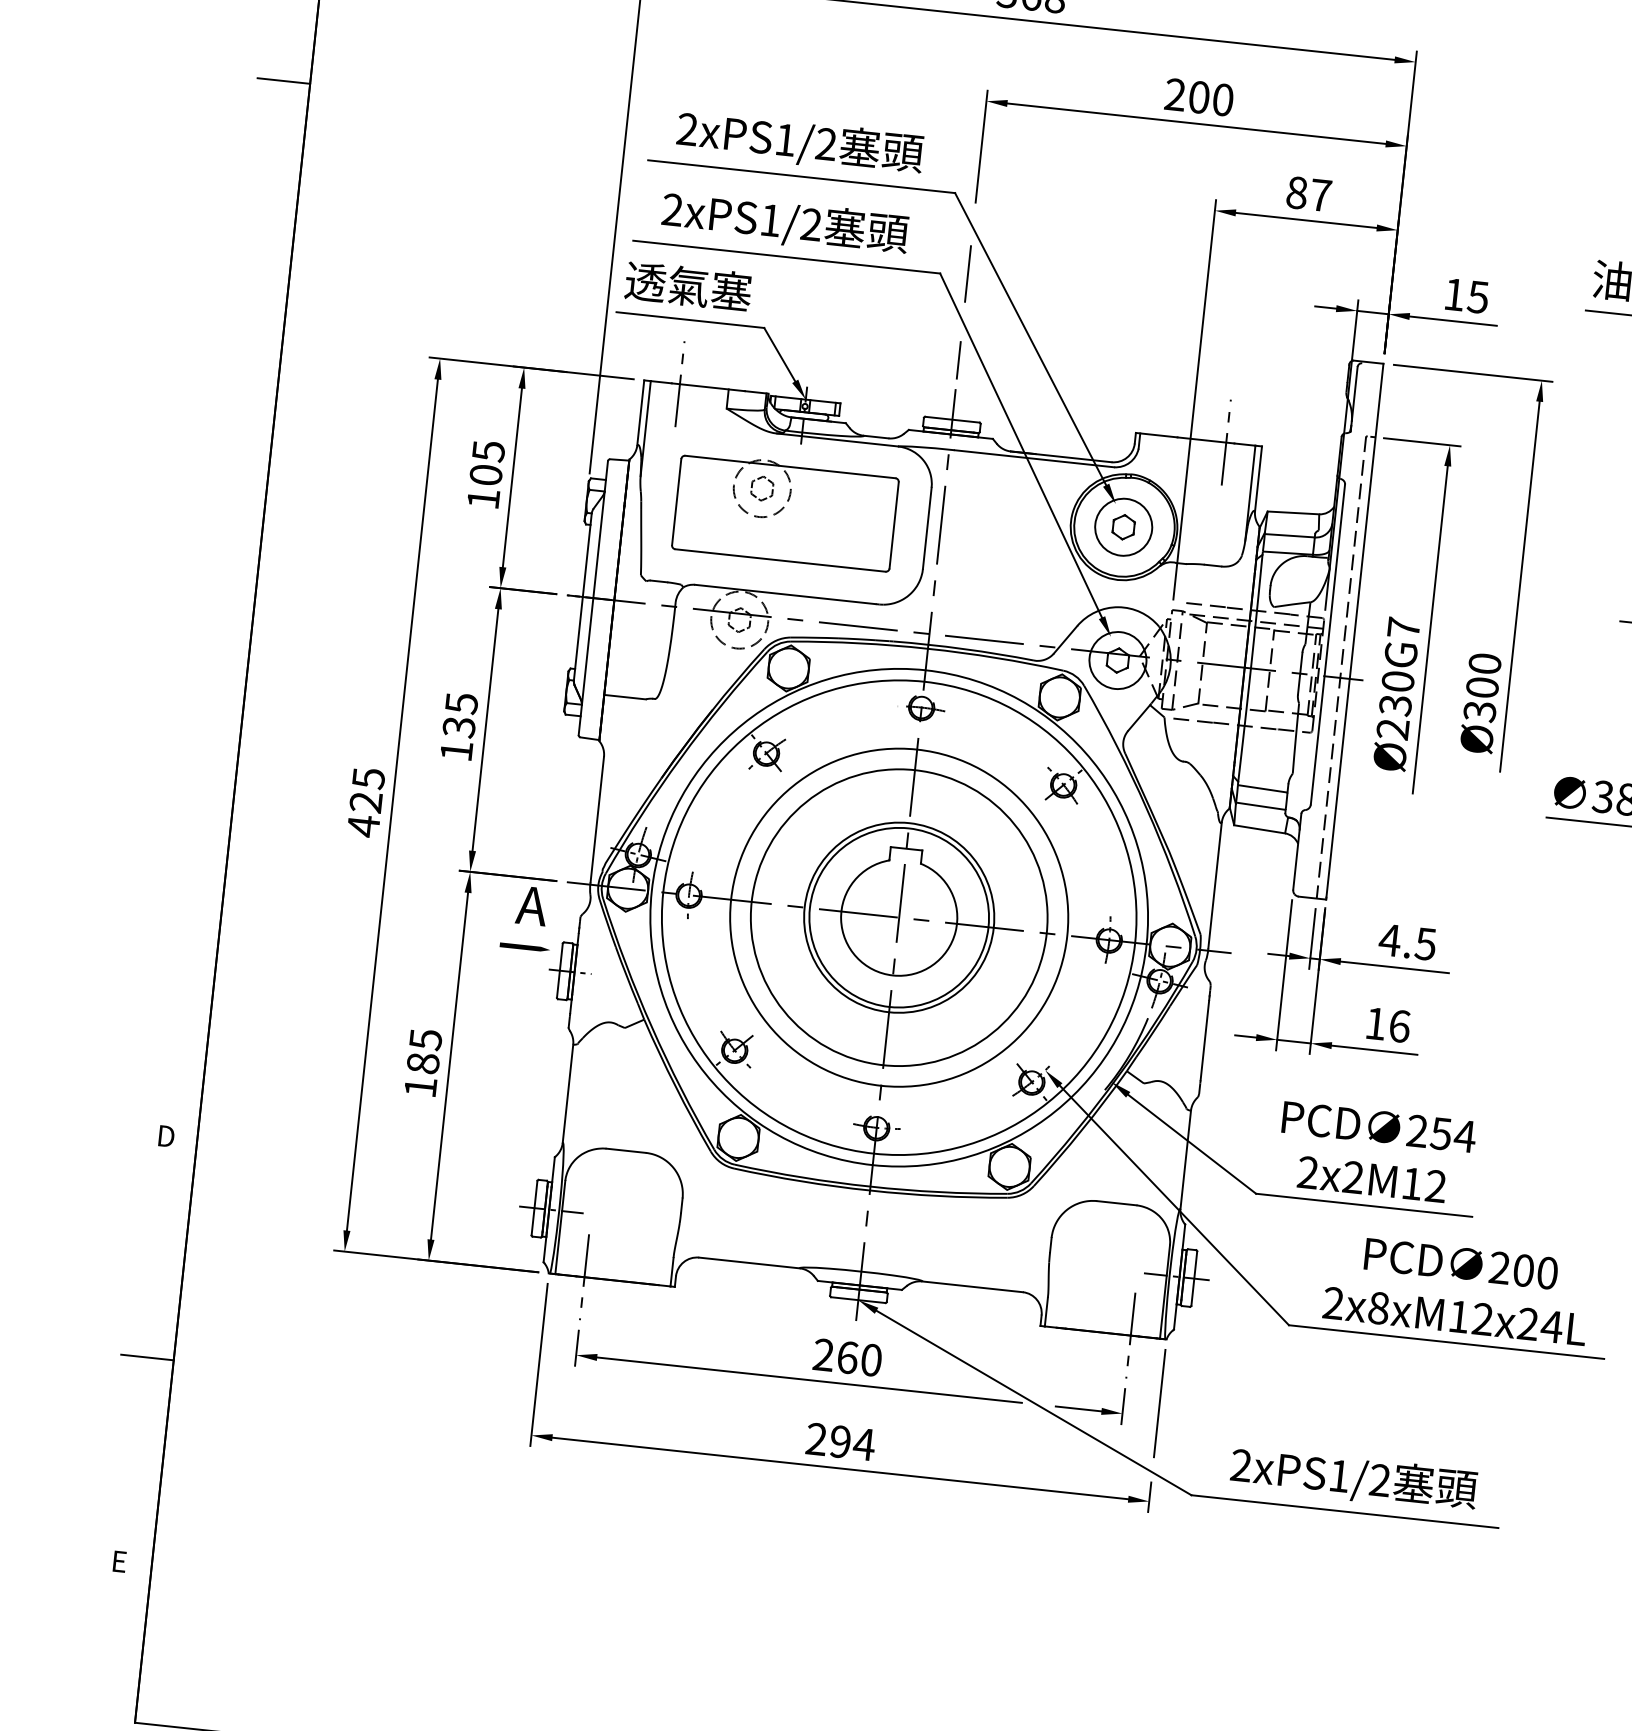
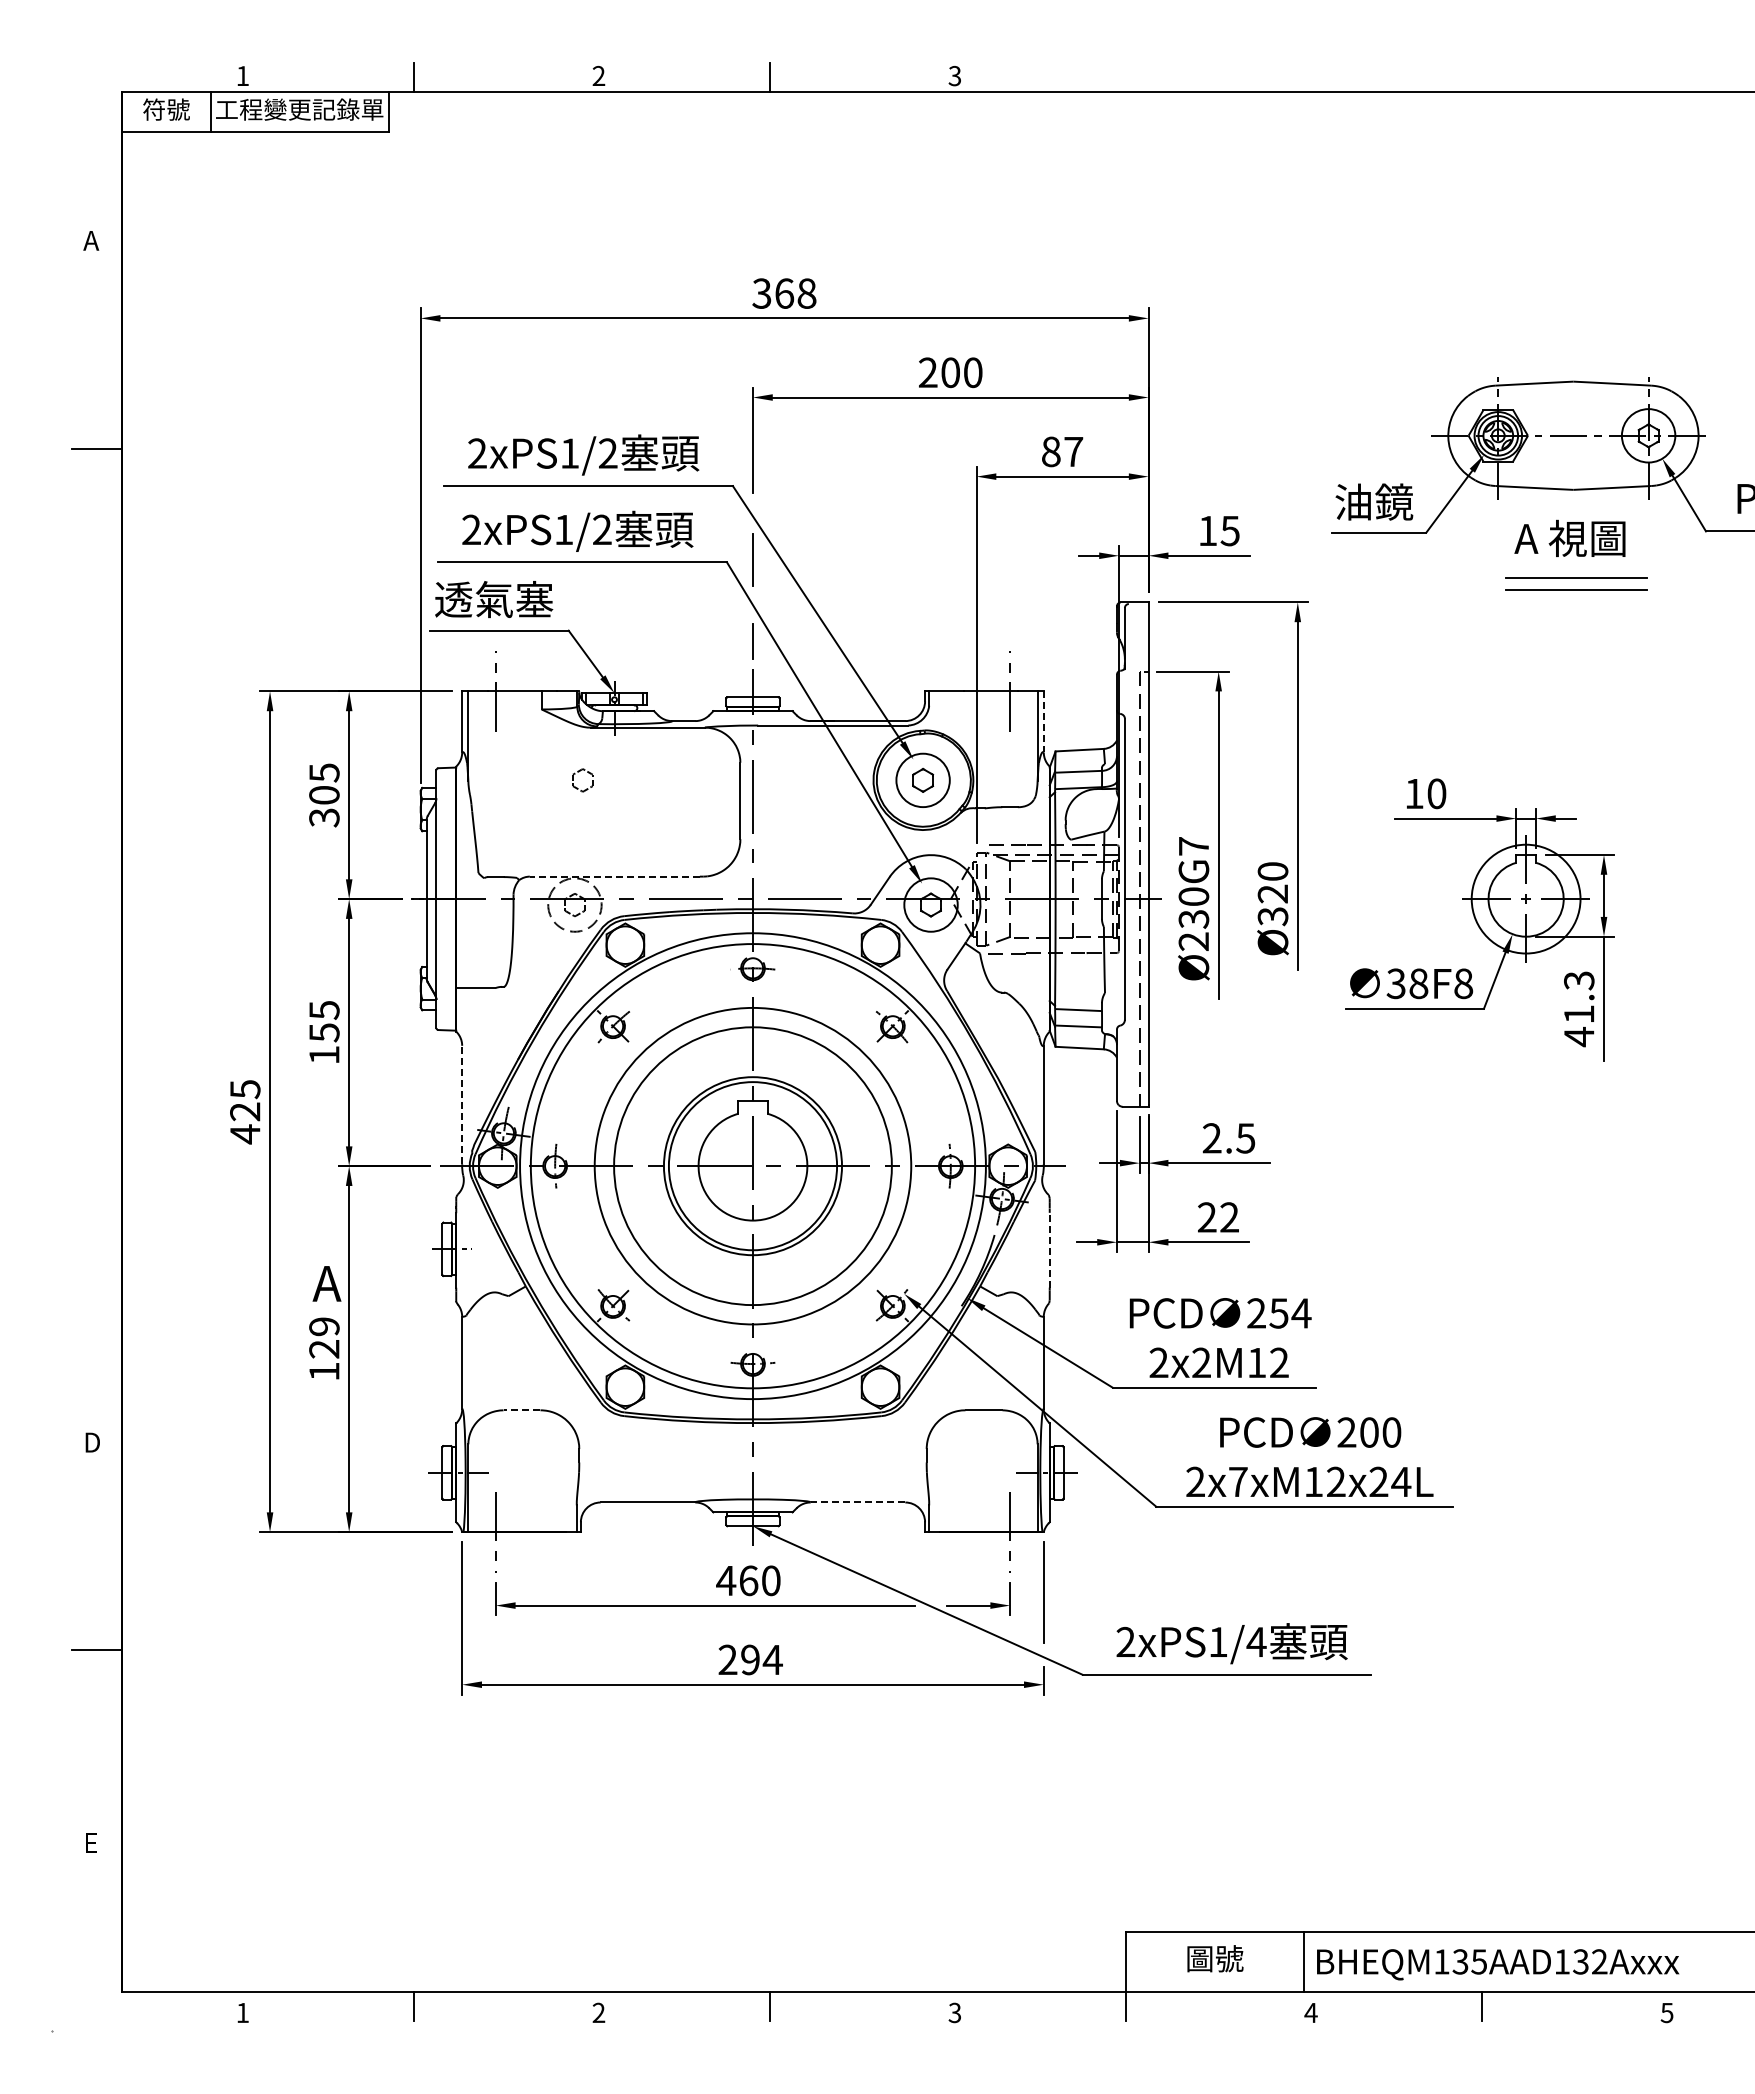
line: (1258, 478) -> (1043, 721), solid -> dashed
text: (483, 498) -> (324, 817), 105 -> 305
part: (785, 511) -> (606, 799), removed
line: (785, 594) -> (614, 876), solid -> dashed
text: (1481, 687) -> (1272, 893), Ø300 -> Ø320
text: (459, 727) -> (324, 1032), 135 -> 155
line: (597, 819) -> (462, 1104), solid -> dashed
text: (531, 905) -> (326, 1283), moved
text: (1389, 940) -> (1211, 1138), 4.5 -> 2.5
line: (524, 947) -> (407, 1231), removed
text: (1387, 1025) -> (1218, 1217), 16 -> 22
line: (1204, 1039) -> (1049, 1249), solid -> dashed
text: (424, 1051) -> (324, 1337), 185 -> 129
line: (625, 1150) -> (521, 1410), solid -> dashed
line: (972, 1286) -> (857, 1502), solid -> dashed
text: (1379, 1307) -> (1238, 1481), 2x8xM12x24L -> 2x7xM12x24L
text: (824, 1354) -> (726, 1580), 260 -> 460
text: (1380, 1479) -> (1256, 1641), 2xPS1/2 -> 2xPS1/4

